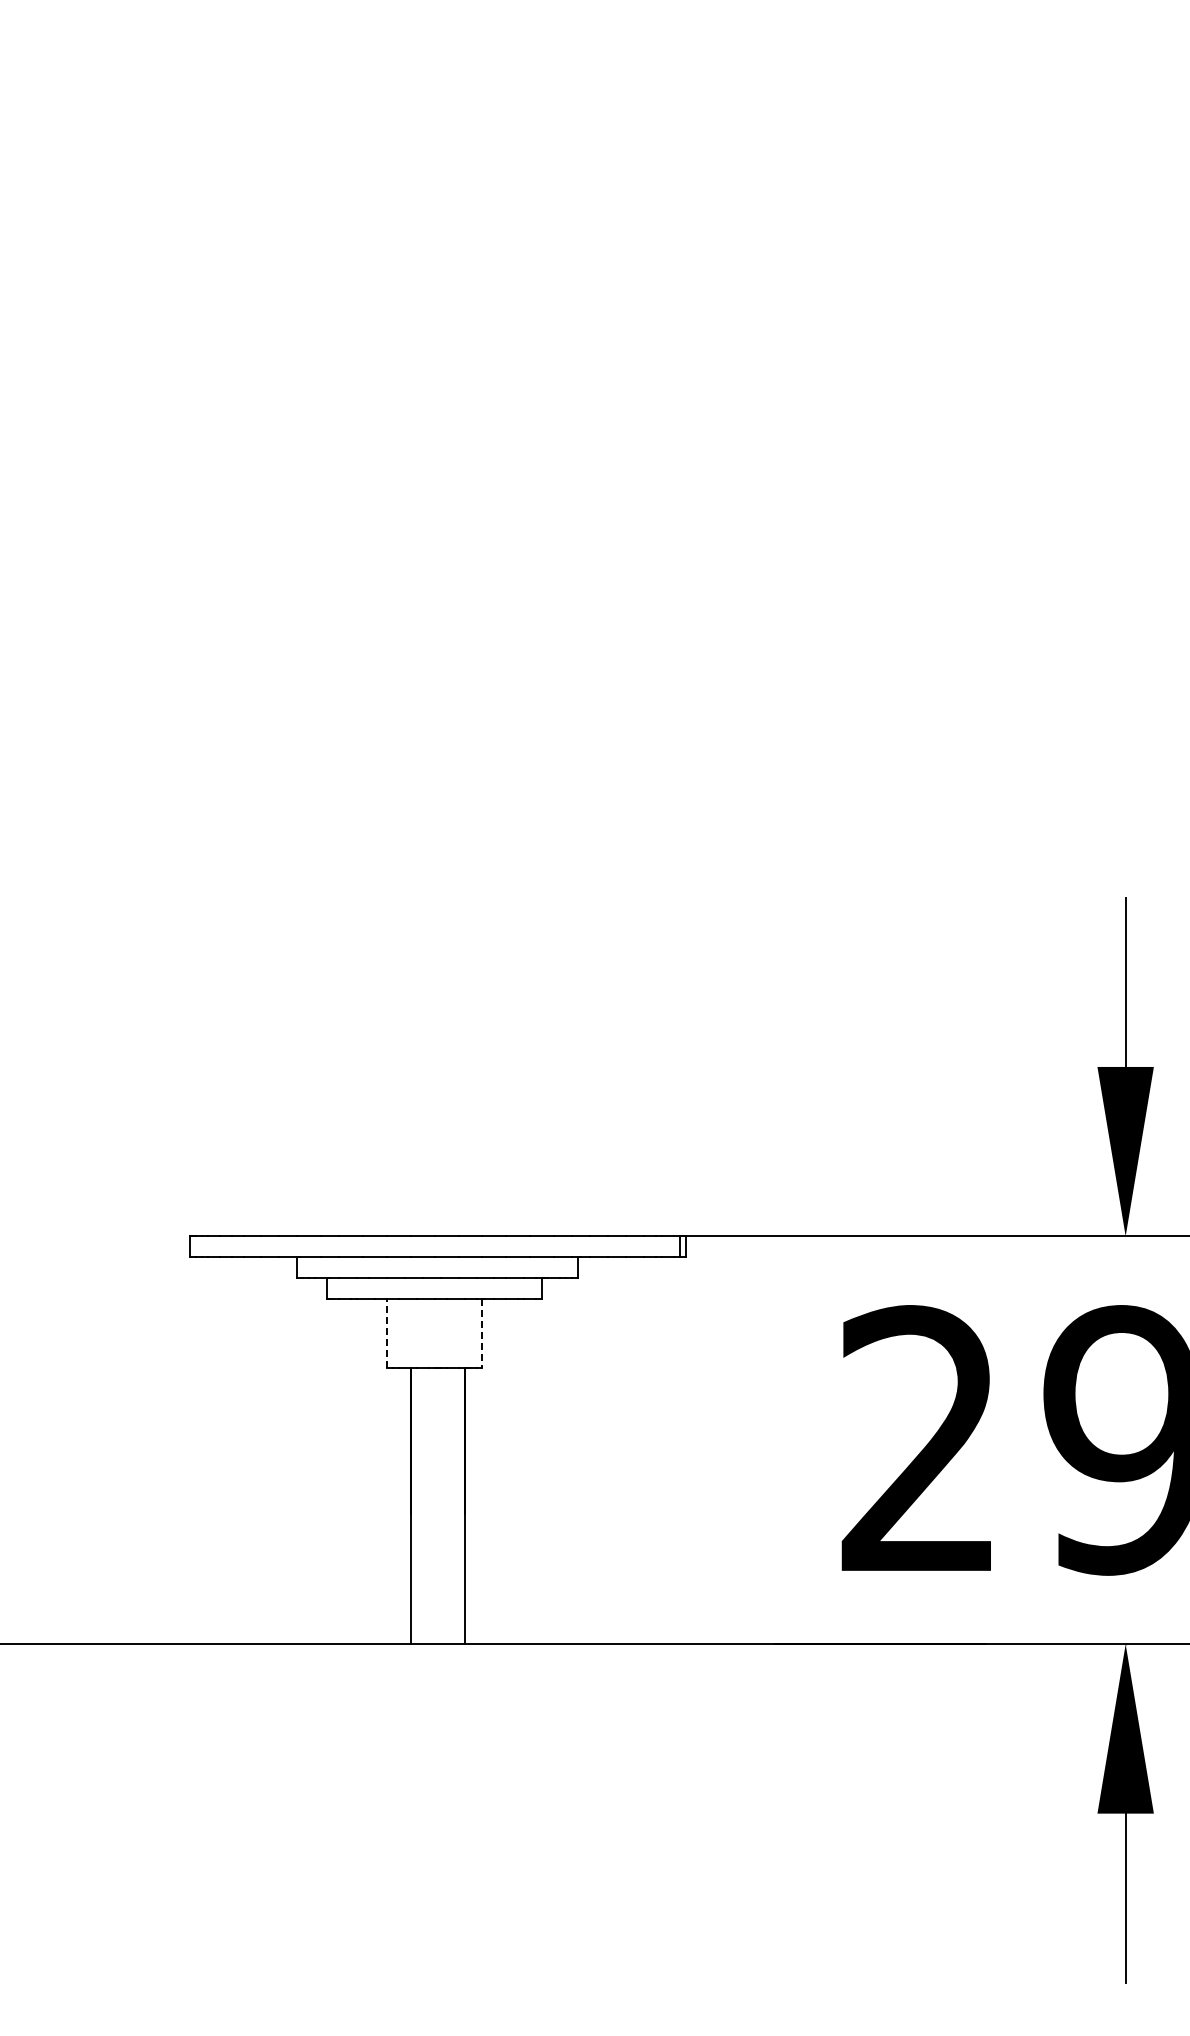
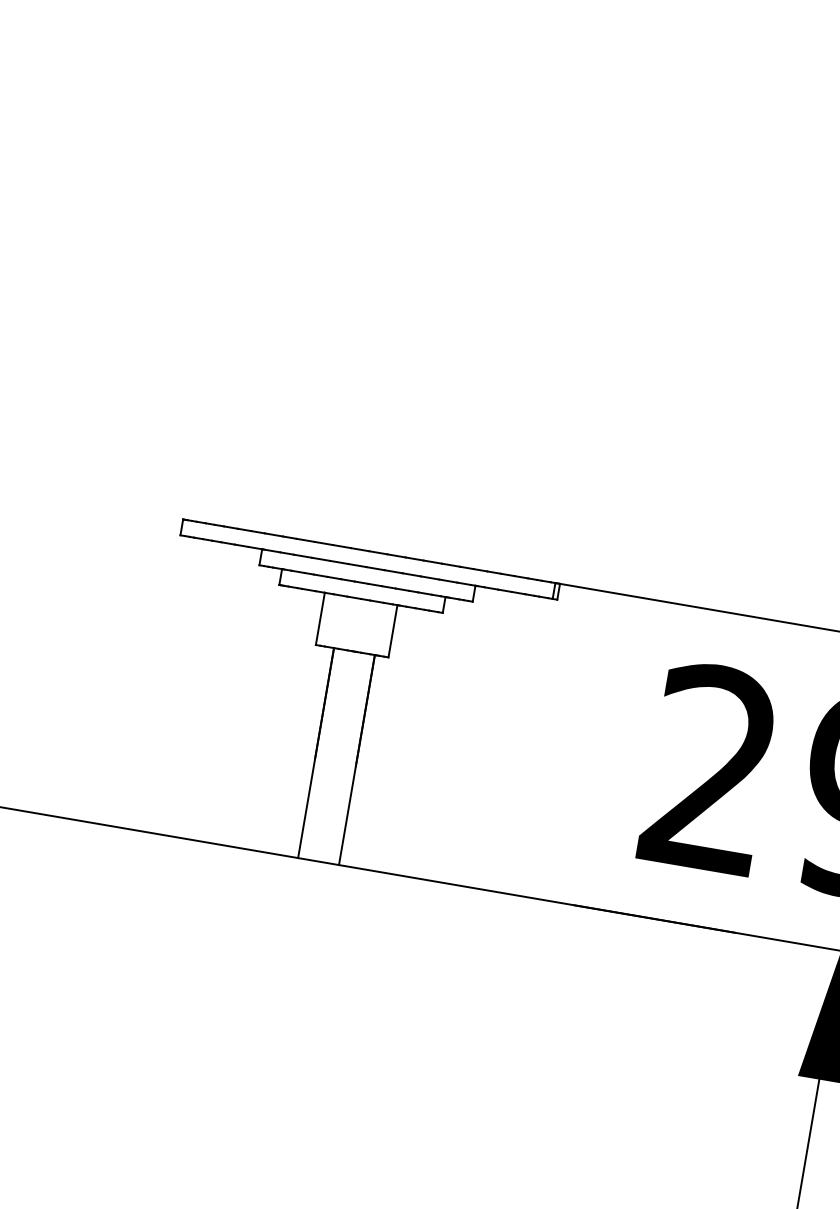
line: (386, 1333) -> (320, 618), dashed -> solid
line: (482, 1334) -> (392, 632), dashed -> solid

